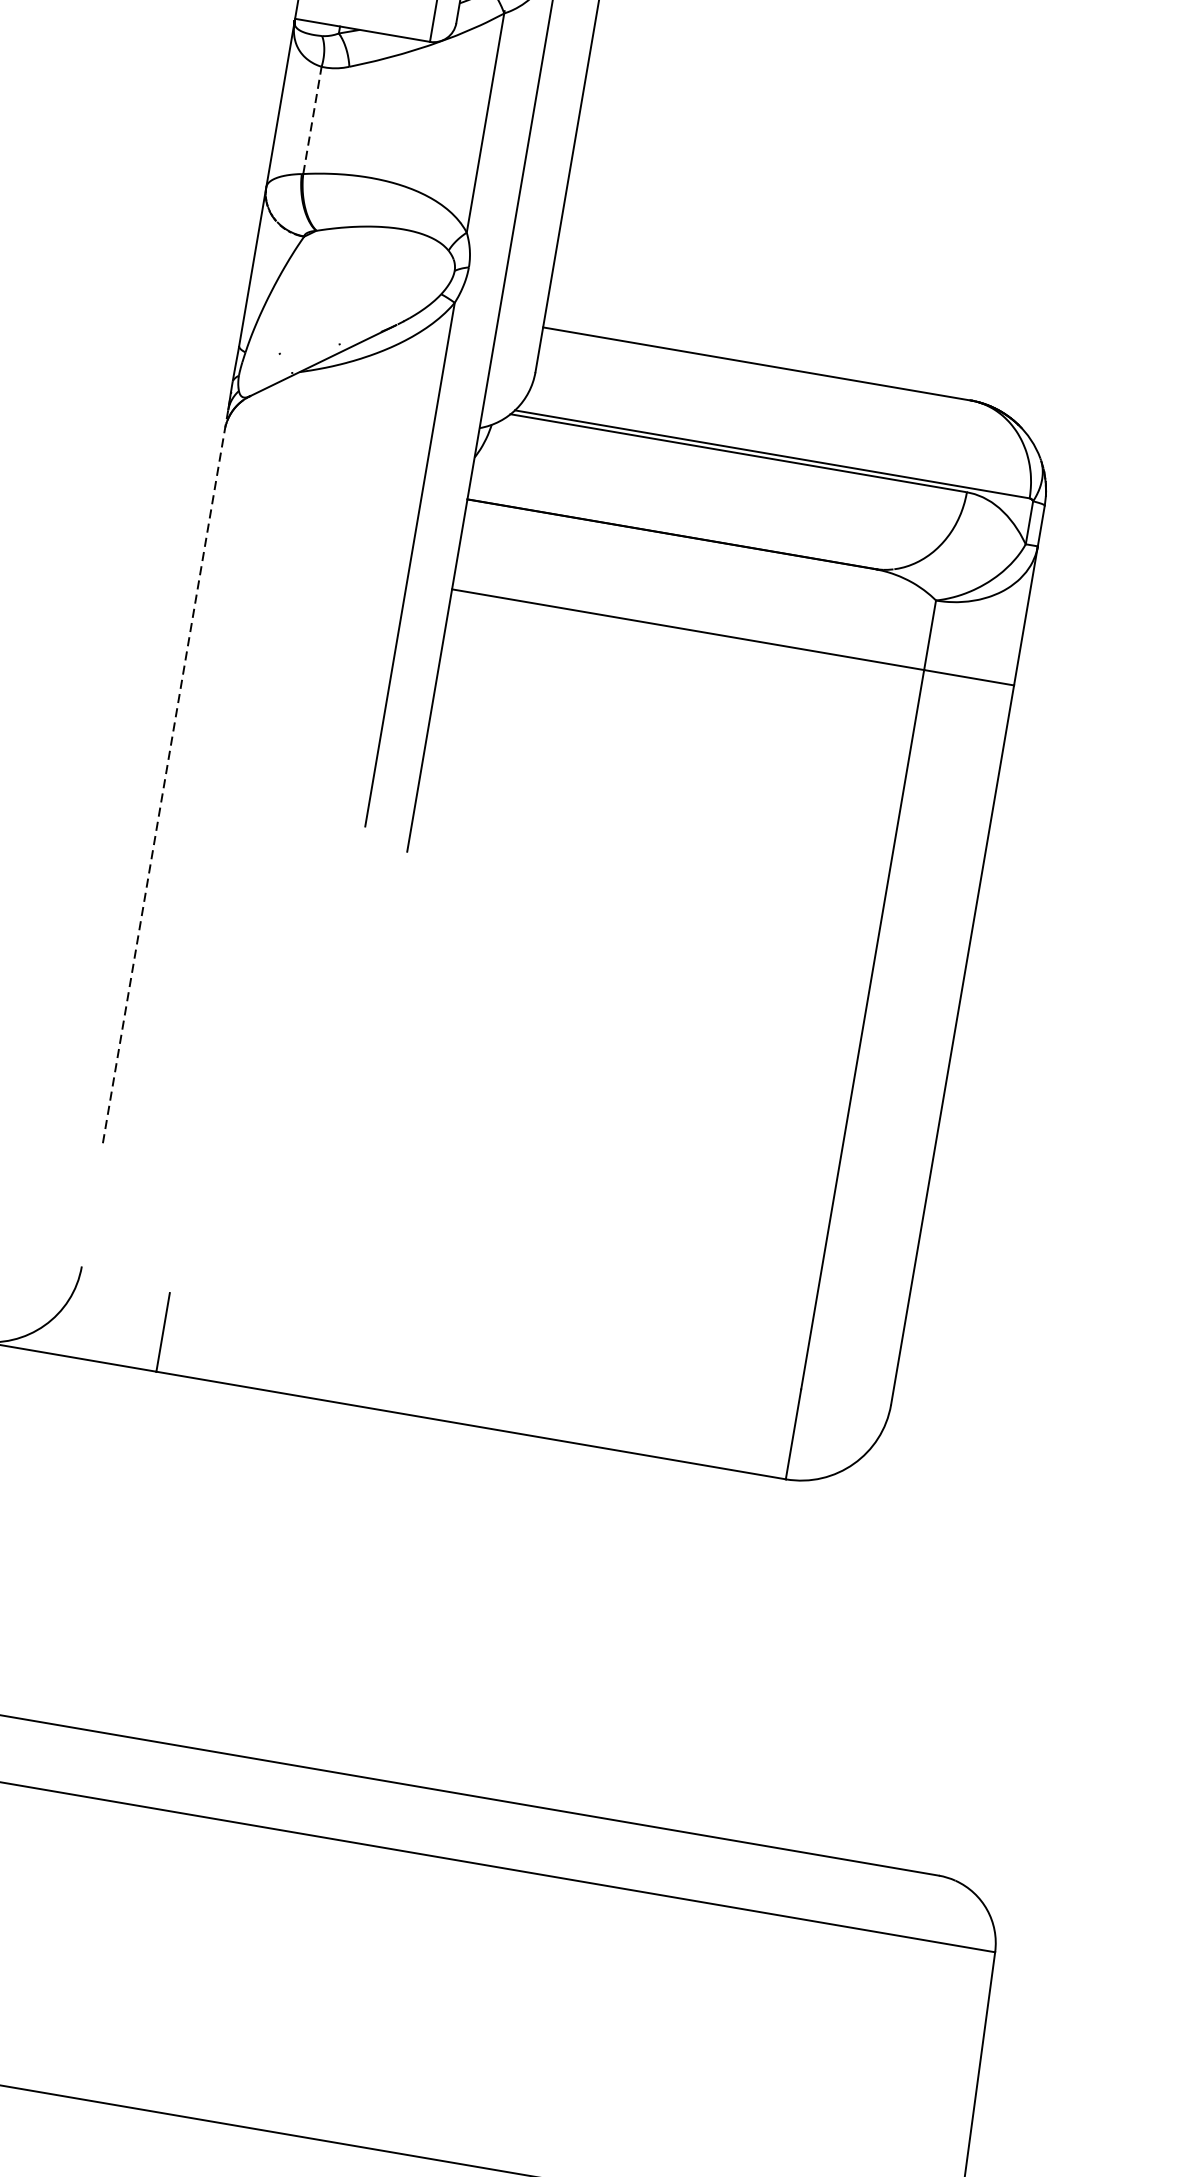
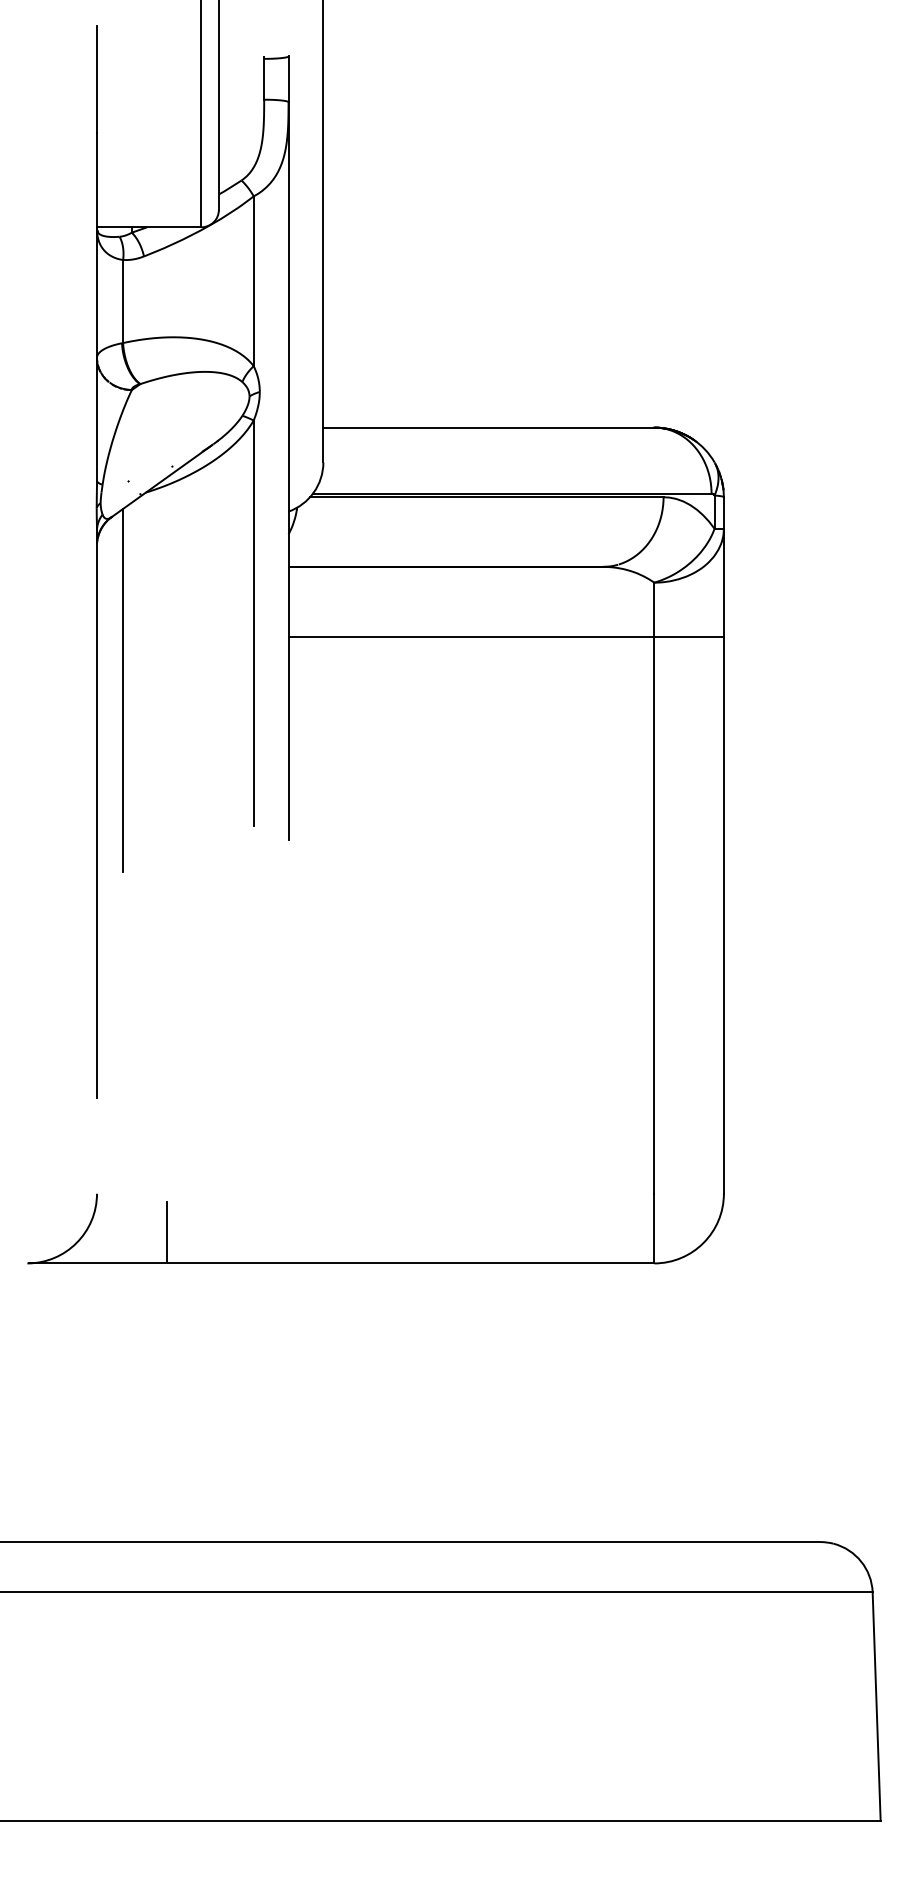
line: (312, 120) -> (123, 301), dashed -> solid
line: (227, 621) -> (123, 689), added
line: (166, 776) -> (97, 814), dashed -> solid

